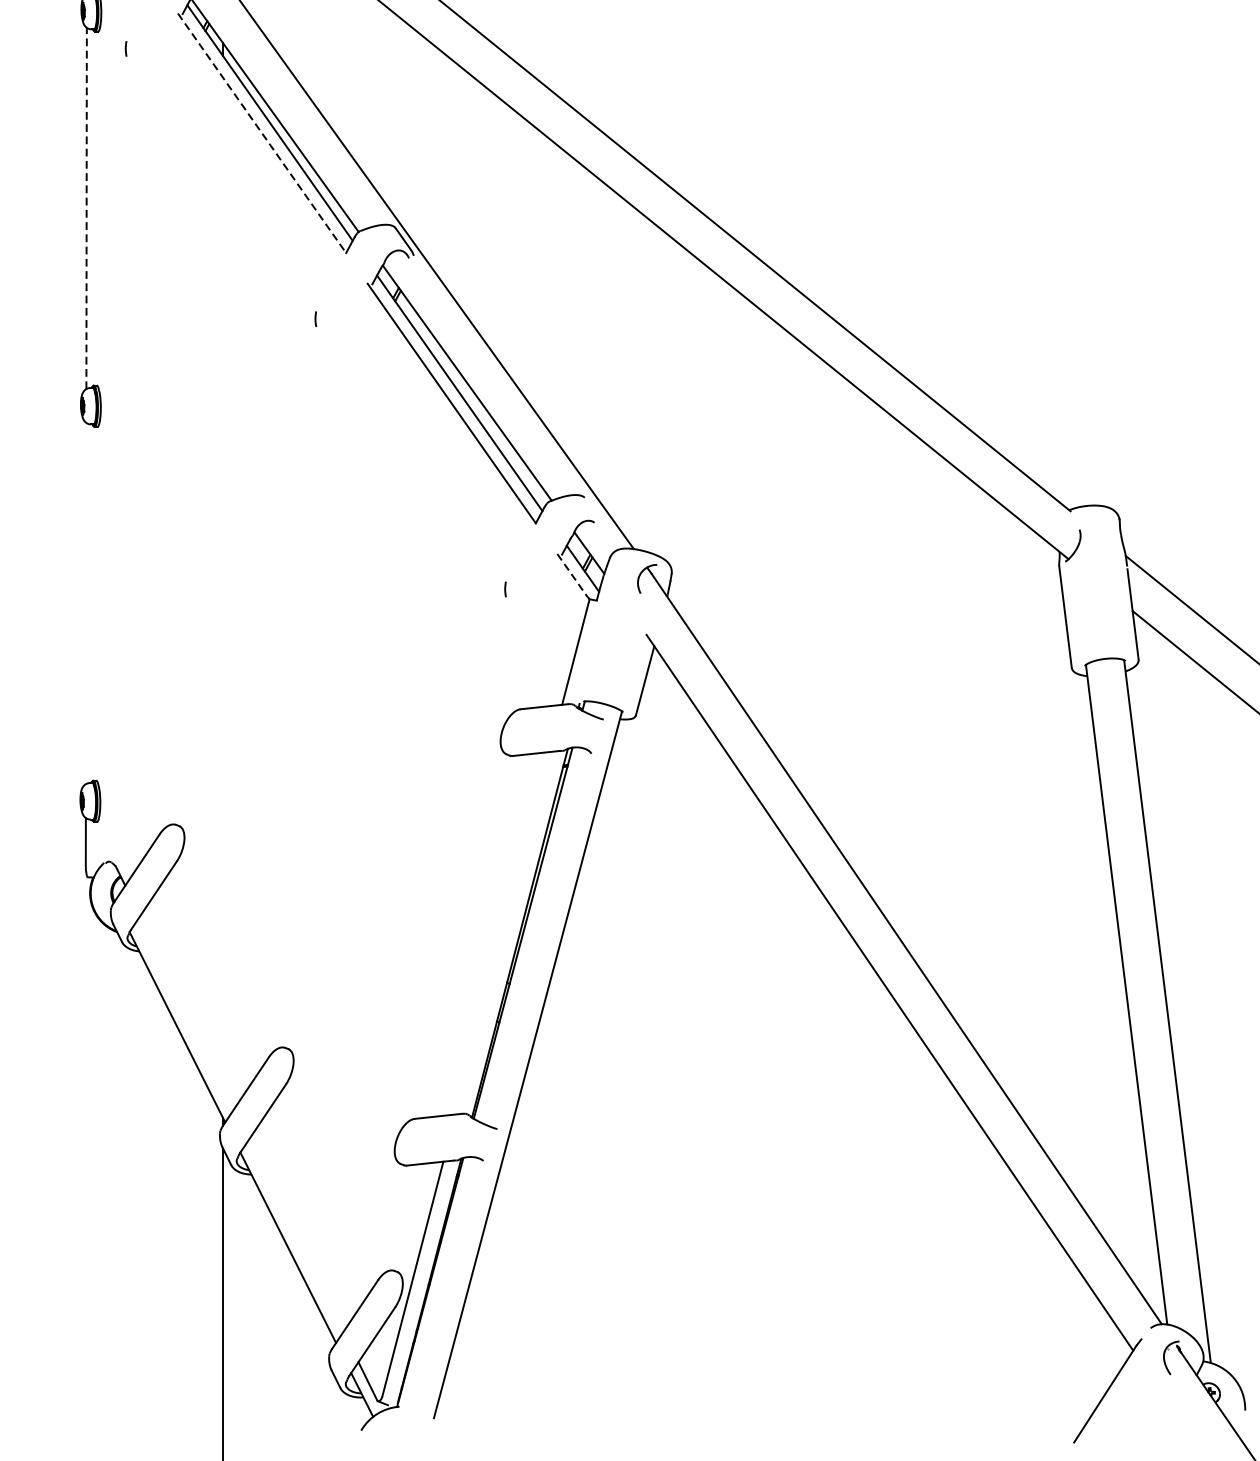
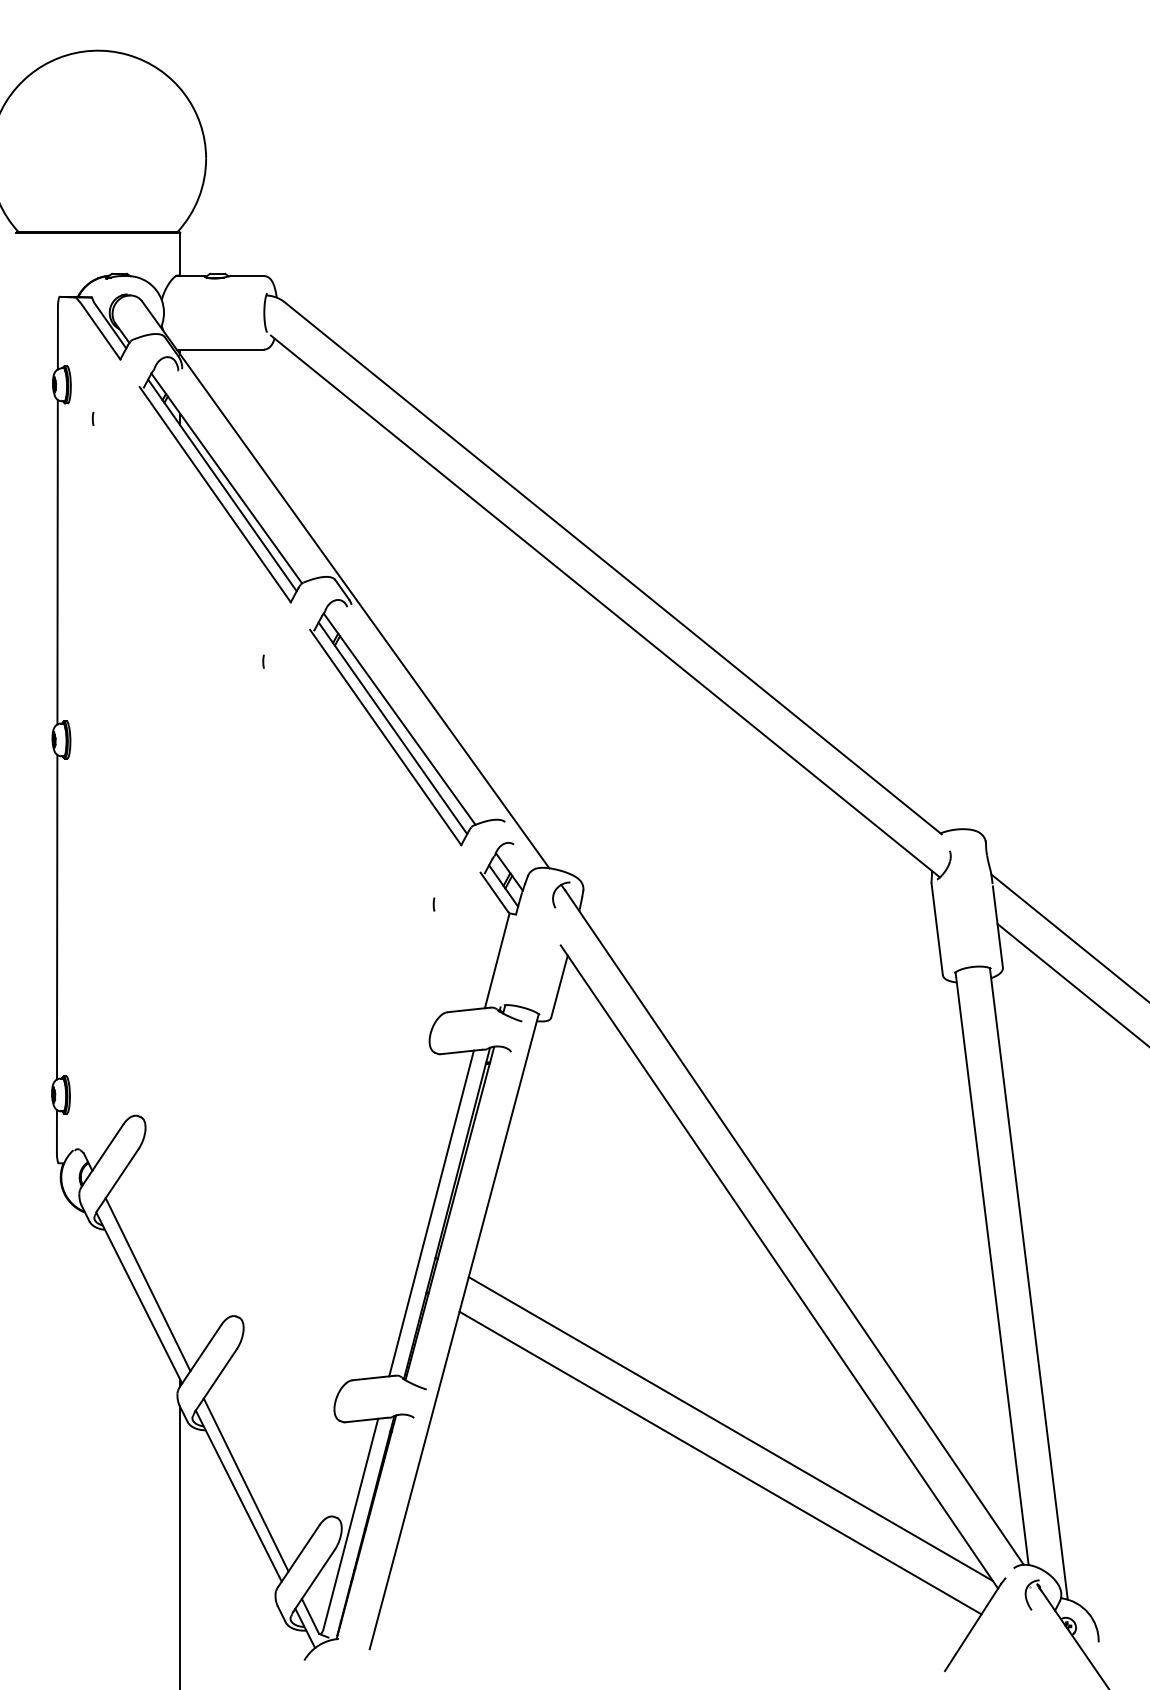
line: (262, 133) -> (215, 494), dashed -> solid
line: (86, 207) -> (57, 561), dashed -> solid
line: (572, 576) -> (494, 892), dashed -> solid
line: (86, 602) -> (57, 916), added
line: (502, 933) -> (431, 1213), added
line: (186, 1012) -> (147, 1284), added
line: (835, 1172) -> (730, 1428), added
line: (824, 1210) -> (720, 1462), added
line: (295, 1234) -> (245, 1484), added

